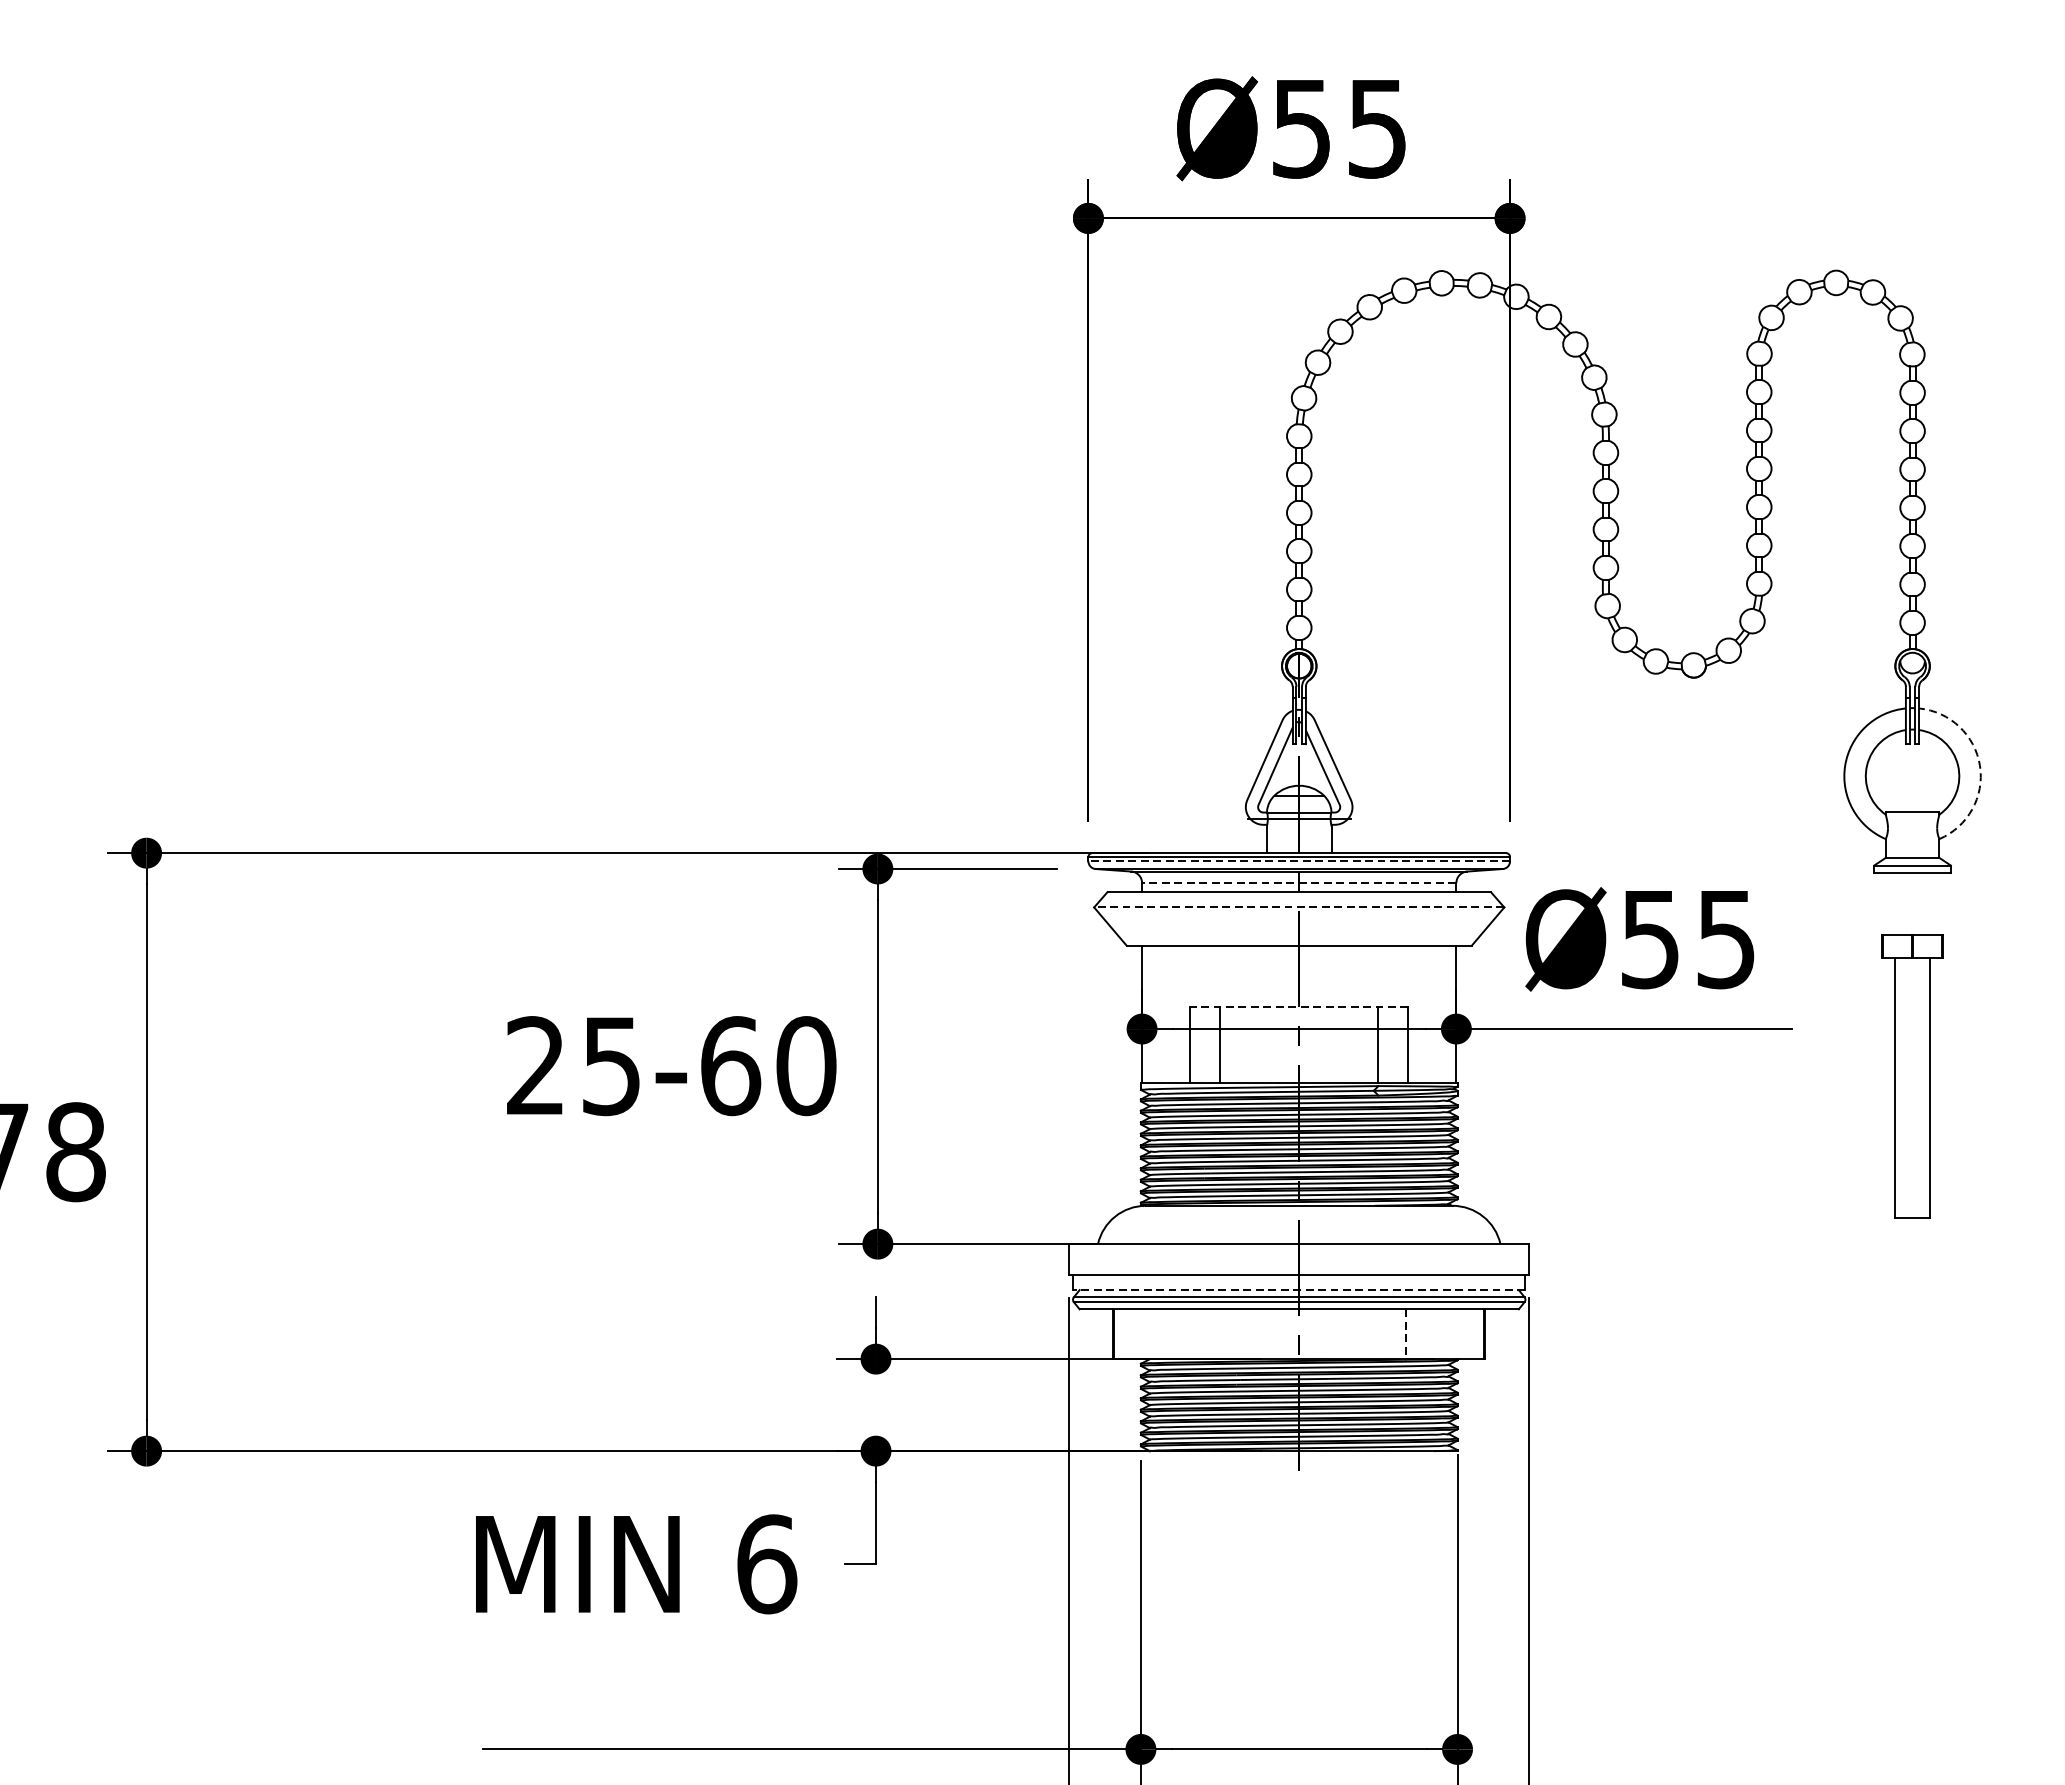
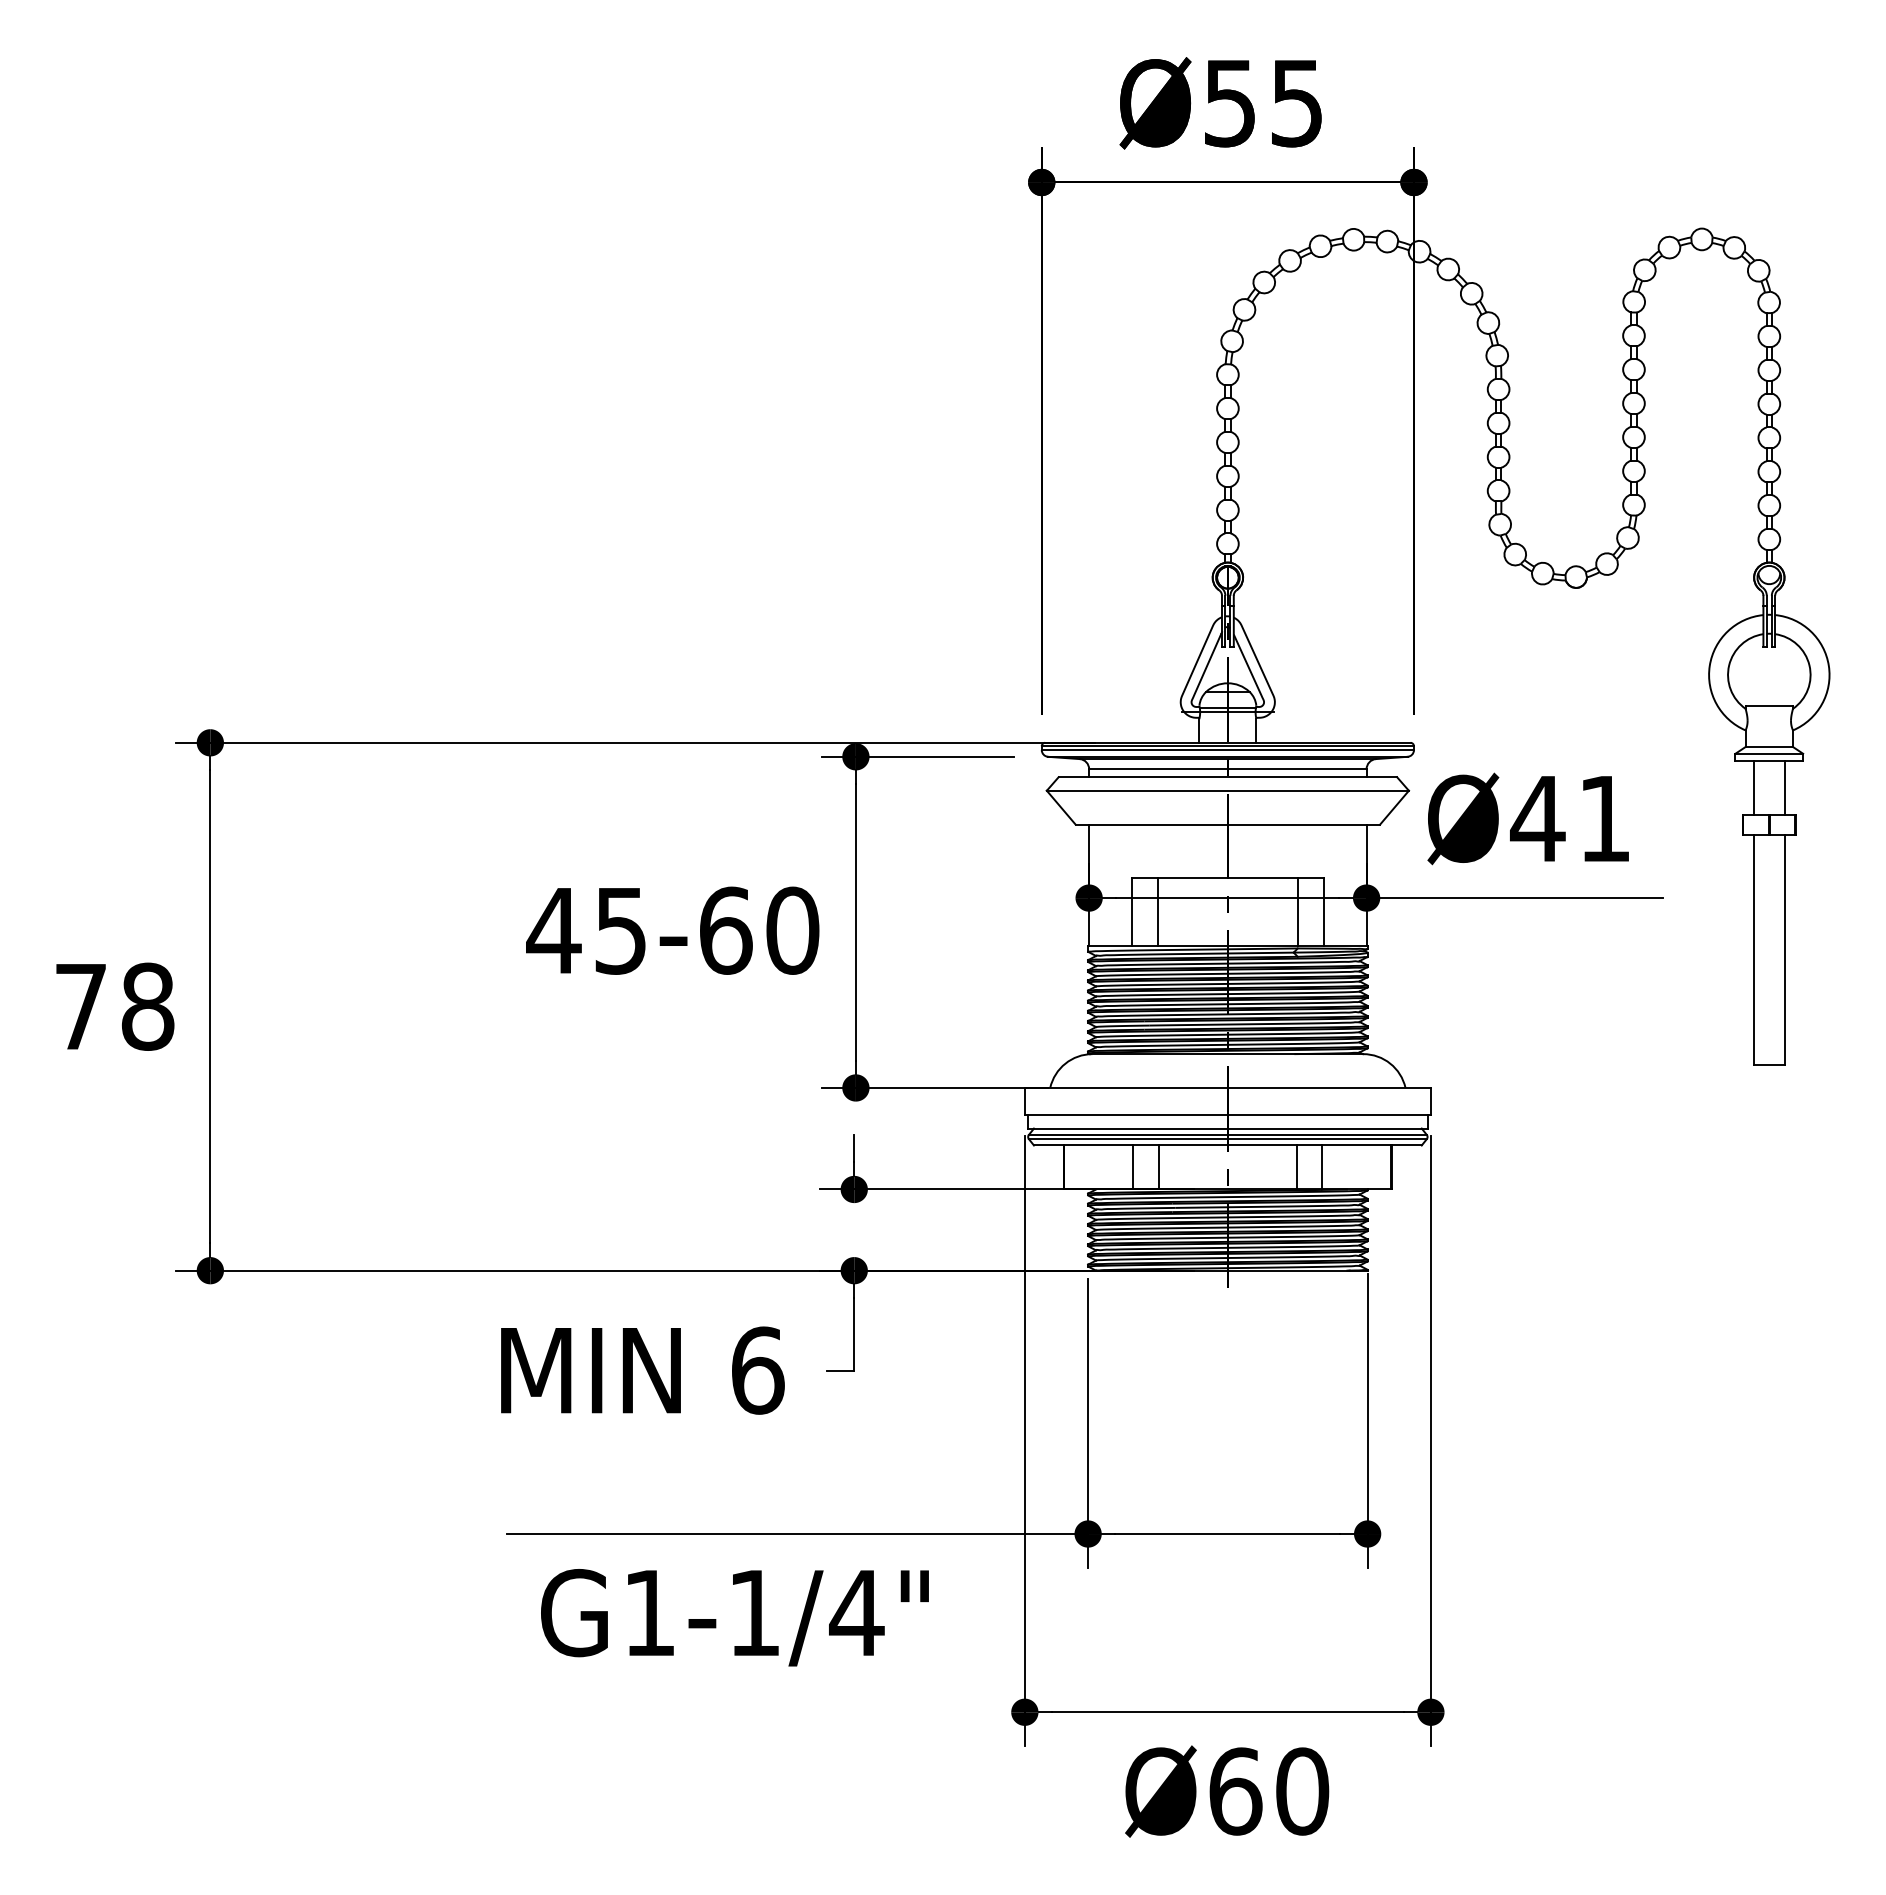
arc: (1979, 765) -> (1828, 665), dashed -> solid
line: (1298, 861) -> (1227, 750), dashed -> solid
line: (1298, 883) -> (1227, 769), dashed -> solid
line: (1894, 903) -> (1753, 787), added
line: (1929, 903) -> (1784, 787), added
line: (1298, 907) -> (1227, 790), dashed -> solid
text: (1686, 940) -> (1569, 819), Ø55 -> Ø41
line: (1298, 1006) -> (1227, 878), dashed -> solid
text: (535, 1064) -> (553, 929), 25-60 -> 45-60
line: (1298, 1290) -> (1227, 1128), dashed -> solid
line: (1192, 1334) -> (1133, 1167), added
line: (1220, 1334) -> (1158, 1167), added
line: (1376, 1334) -> (1296, 1167), added
line: (1406, 1334) -> (1322, 1167), dashed -> solid

